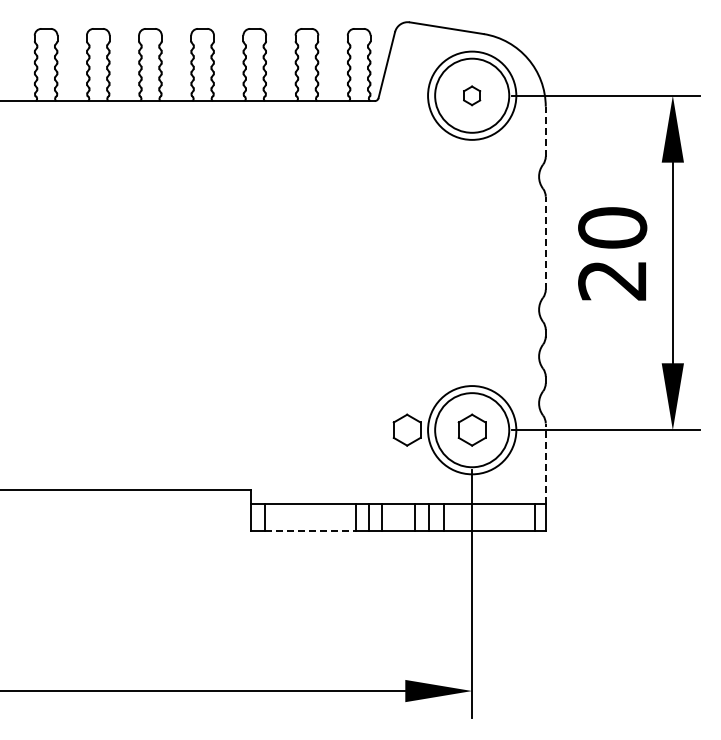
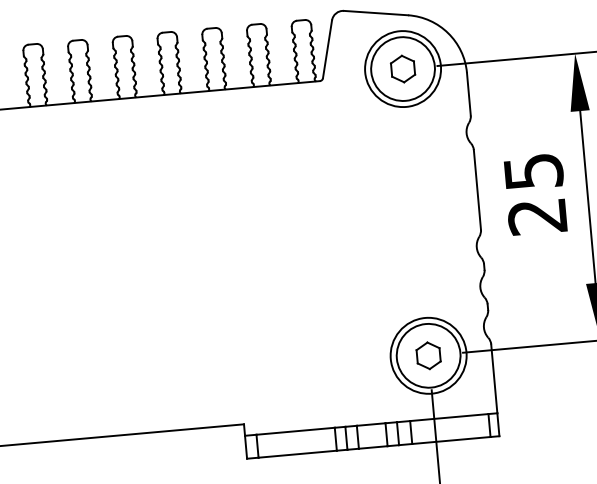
part: (471, 95) -> (402, 68), size x1.67
line: (545, 131) -> (468, 94), dashed -> solid
text: (612, 227) -> (533, 171), 20 -> 25
line: (545, 242) -> (477, 189), dashed -> solid
part: (406, 429) -> (372, 360), removed
line: (545, 463) -> (494, 378), dashed -> solid
line: (310, 530) -> (297, 454), dashed -> solid

